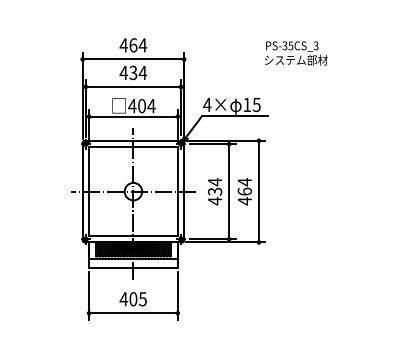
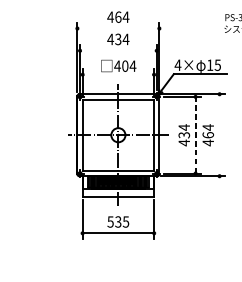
line: (133, 59) -> (118, 28), removed
line: (133, 86) -> (118, 50), removed
line: (133, 116) -> (118, 74), removed
line: (229, 191) -> (195, 135), solid -> dashed
line: (258, 191) -> (219, 135), removed
text: (128, 299) -> (114, 222), 405 -> 535

